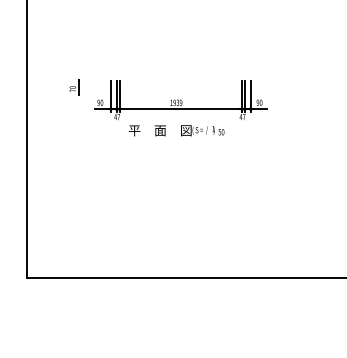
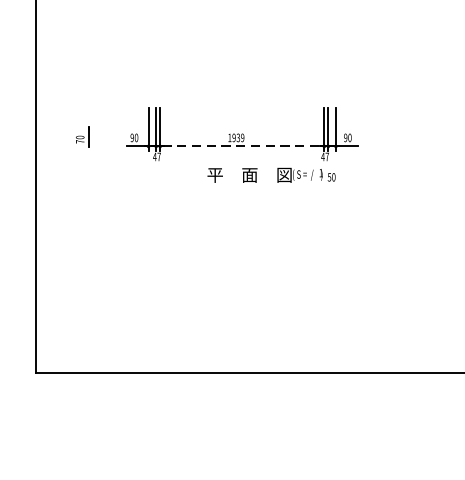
part: (74, 87) -> (82, 137), moved
line: (180, 109) -> (241, 146), solid -> dashed
text: (176, 130) -> (271, 174), moved

